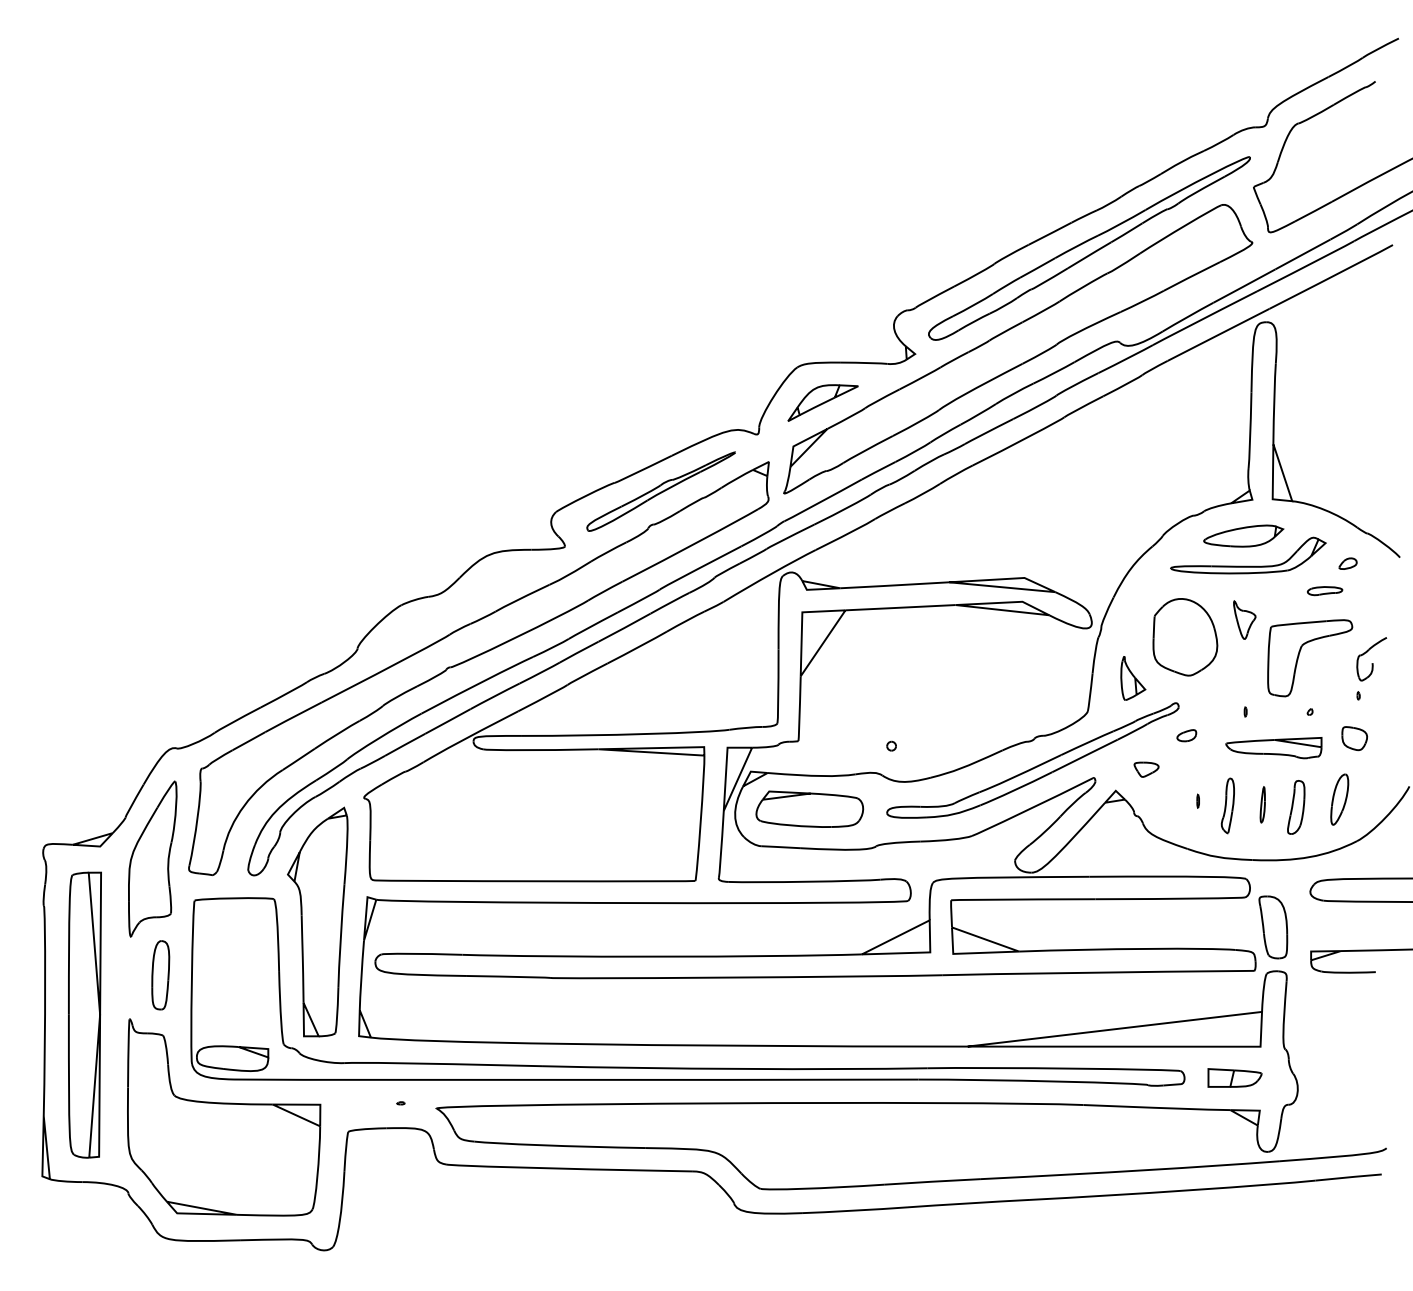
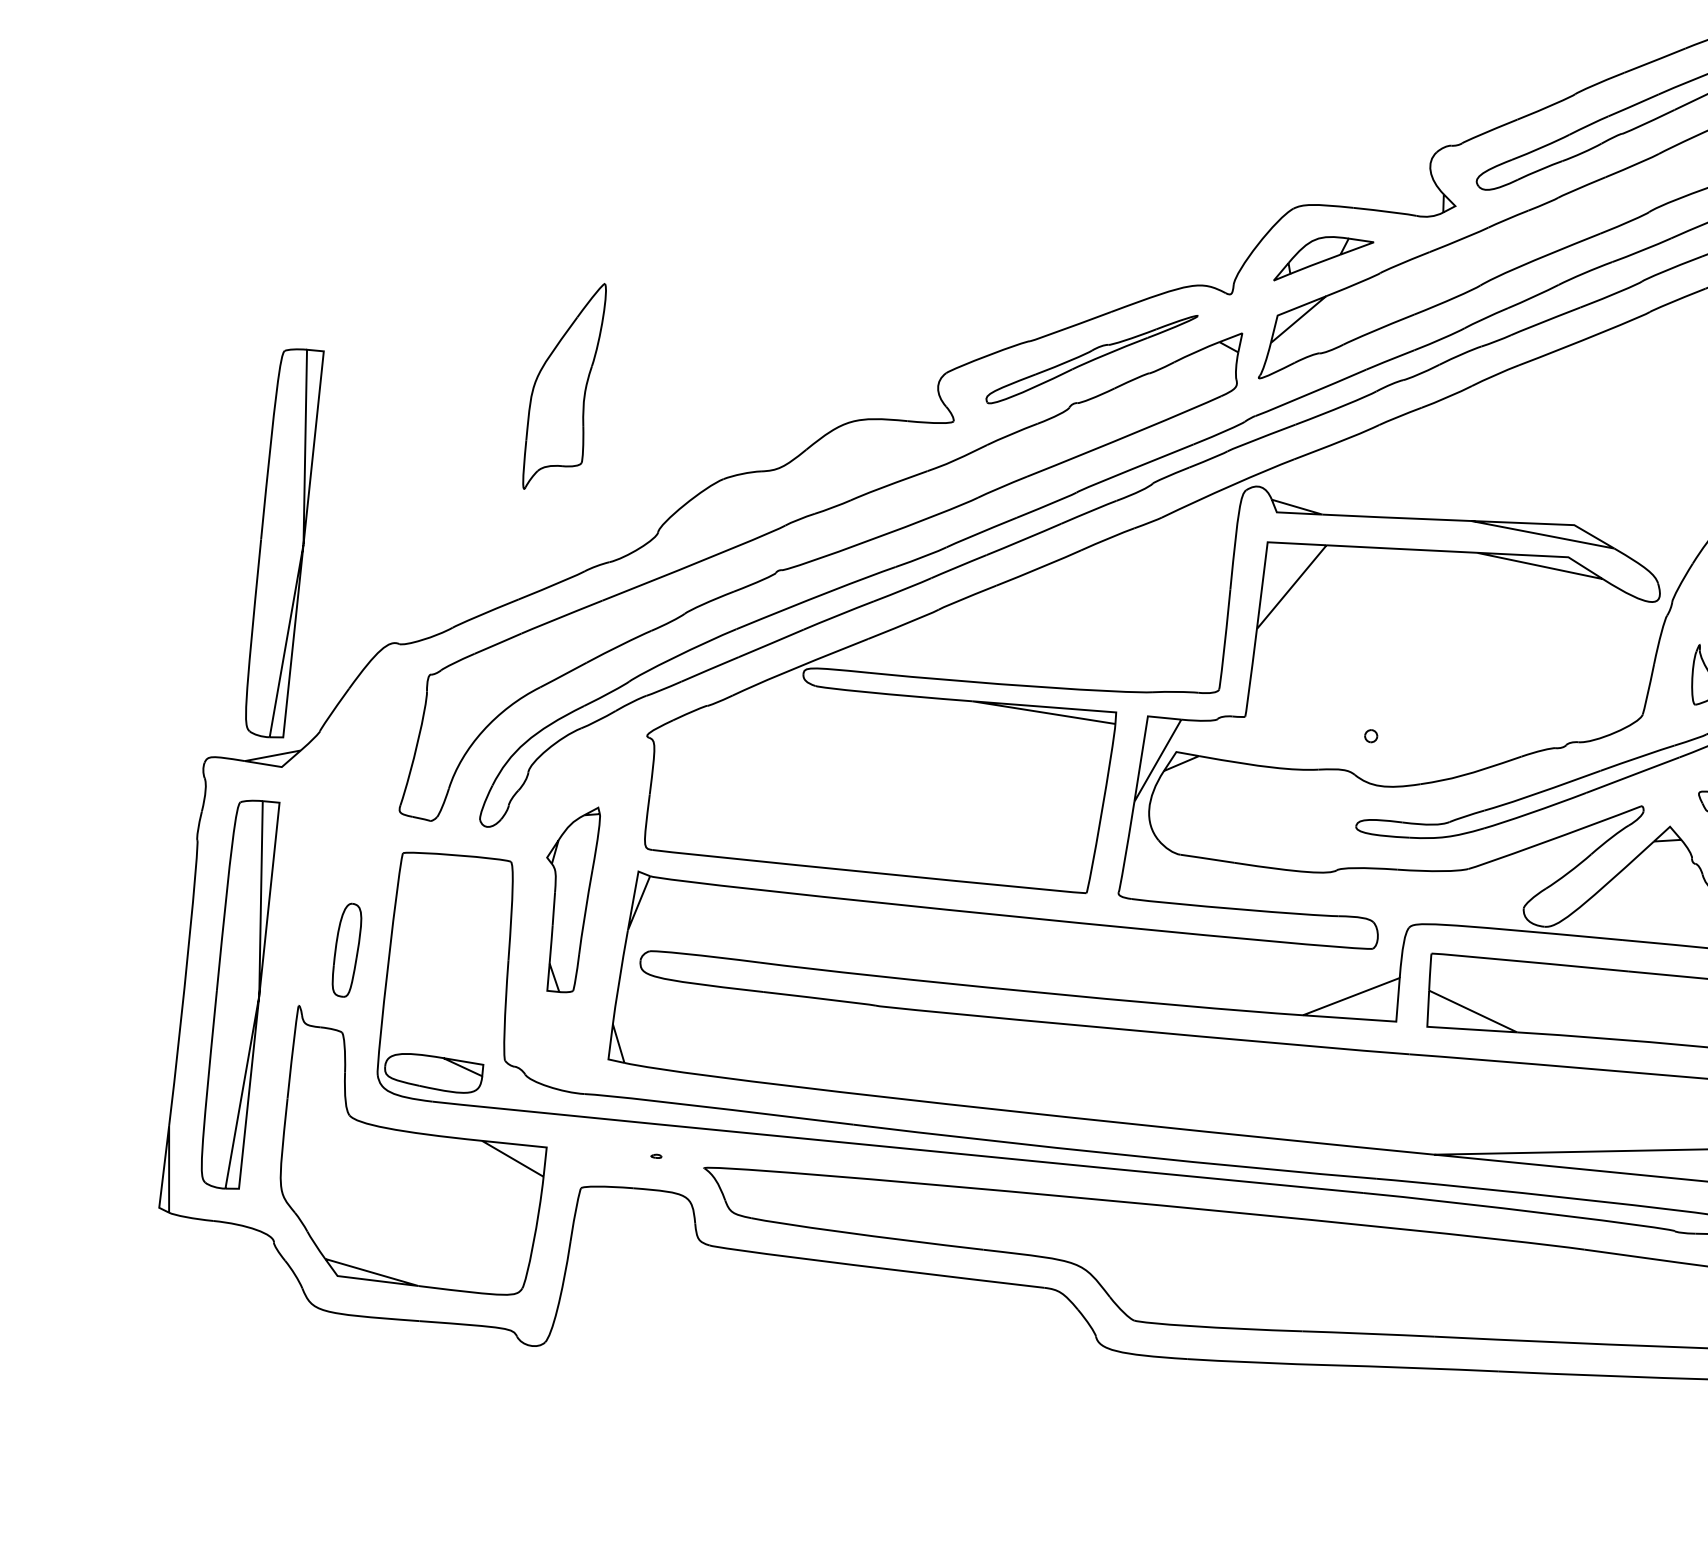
part: (84, 682) -> (282, 541), added
part: (809, 808) -> (1251, 809), removed
part: (152, 858) -> (563, 385), moved
part: (317, 921) -> (567, 897), size x0.6

